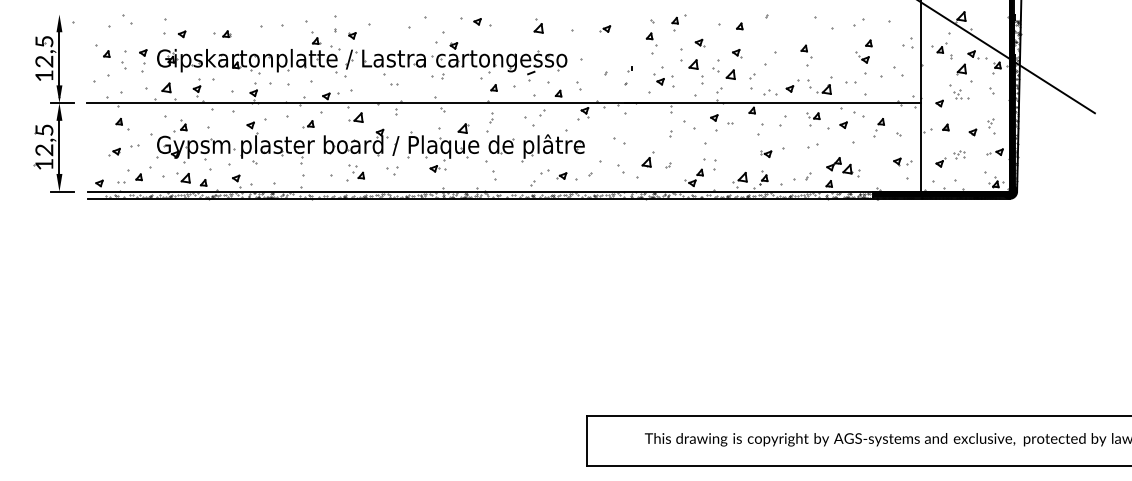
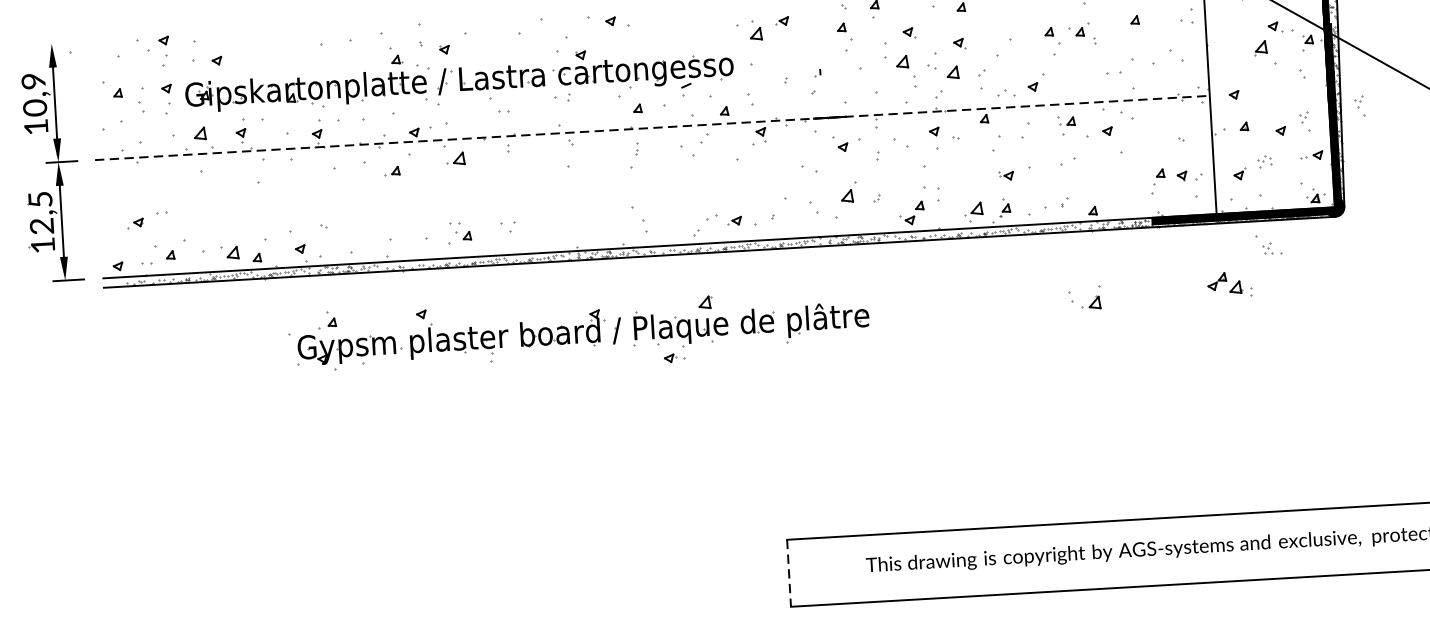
part: (143, 24) -> (164, 50), added
part: (538, 25) -> (755, 30), moved
part: (222, 33) -> (270, 56), removed
part: (941, 50) -> (1081, 32), moved
text: (44, 51) -> (34, 94), 12,5 -> 10,9
part: (862, 57) -> (1127, 39), removed
part: (663, 79) -> (846, 144), moved
part: (817, 91) -> (1082, 306), moved
part: (959, 91) -> (1269, 244), moved
line: (504, 103) -> (652, 128), solid -> dashed
part: (1033, 117) -> (1360, 106), added
part: (122, 123) -> (144, 184), removed
part: (878, 127) -> (1157, 181), moved
part: (367, 145) -> (578, 332), moved
part: (843, 167) -> (1230, 285), moved
line: (586, 441) -> (788, 573), solid -> dashed

